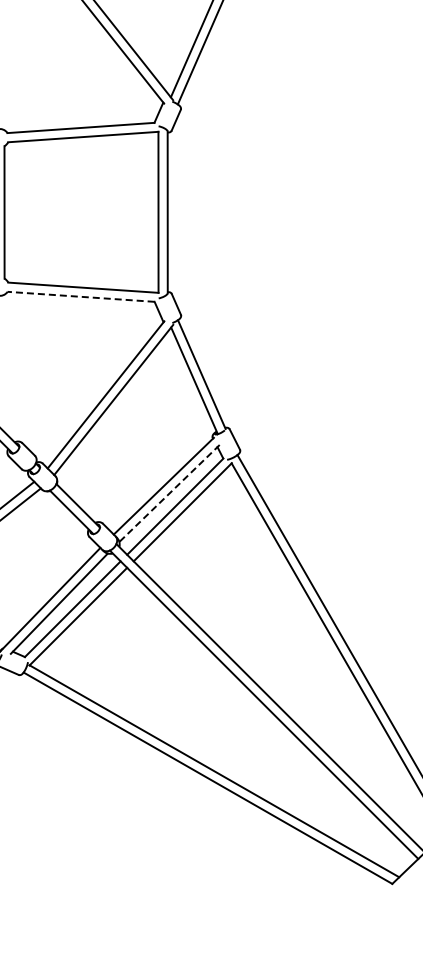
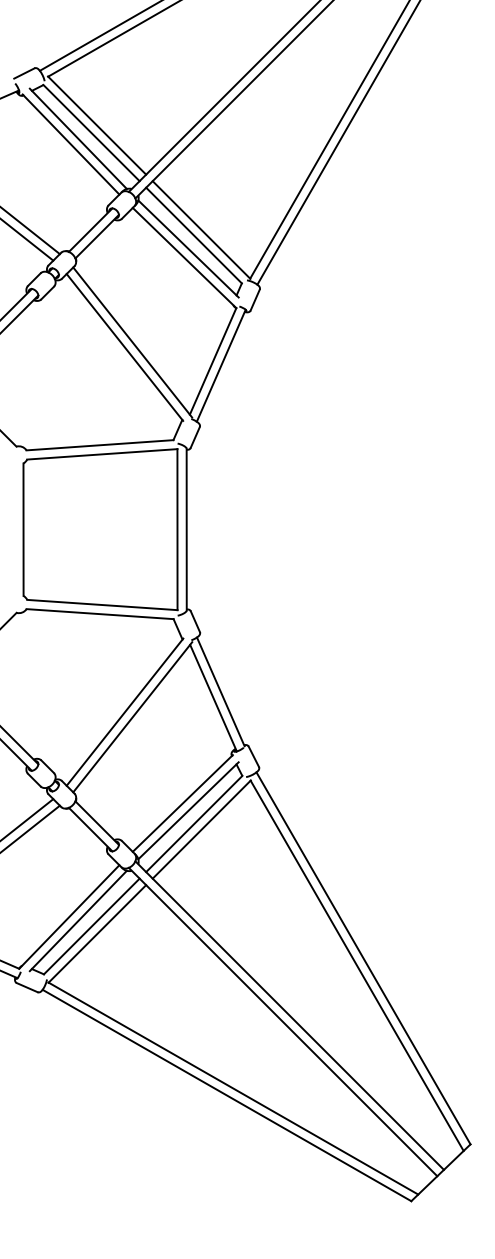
line: (81, 297) -> (100, 614), dashed -> solid
line: (169, 493) -> (188, 810), dashed -> solid

